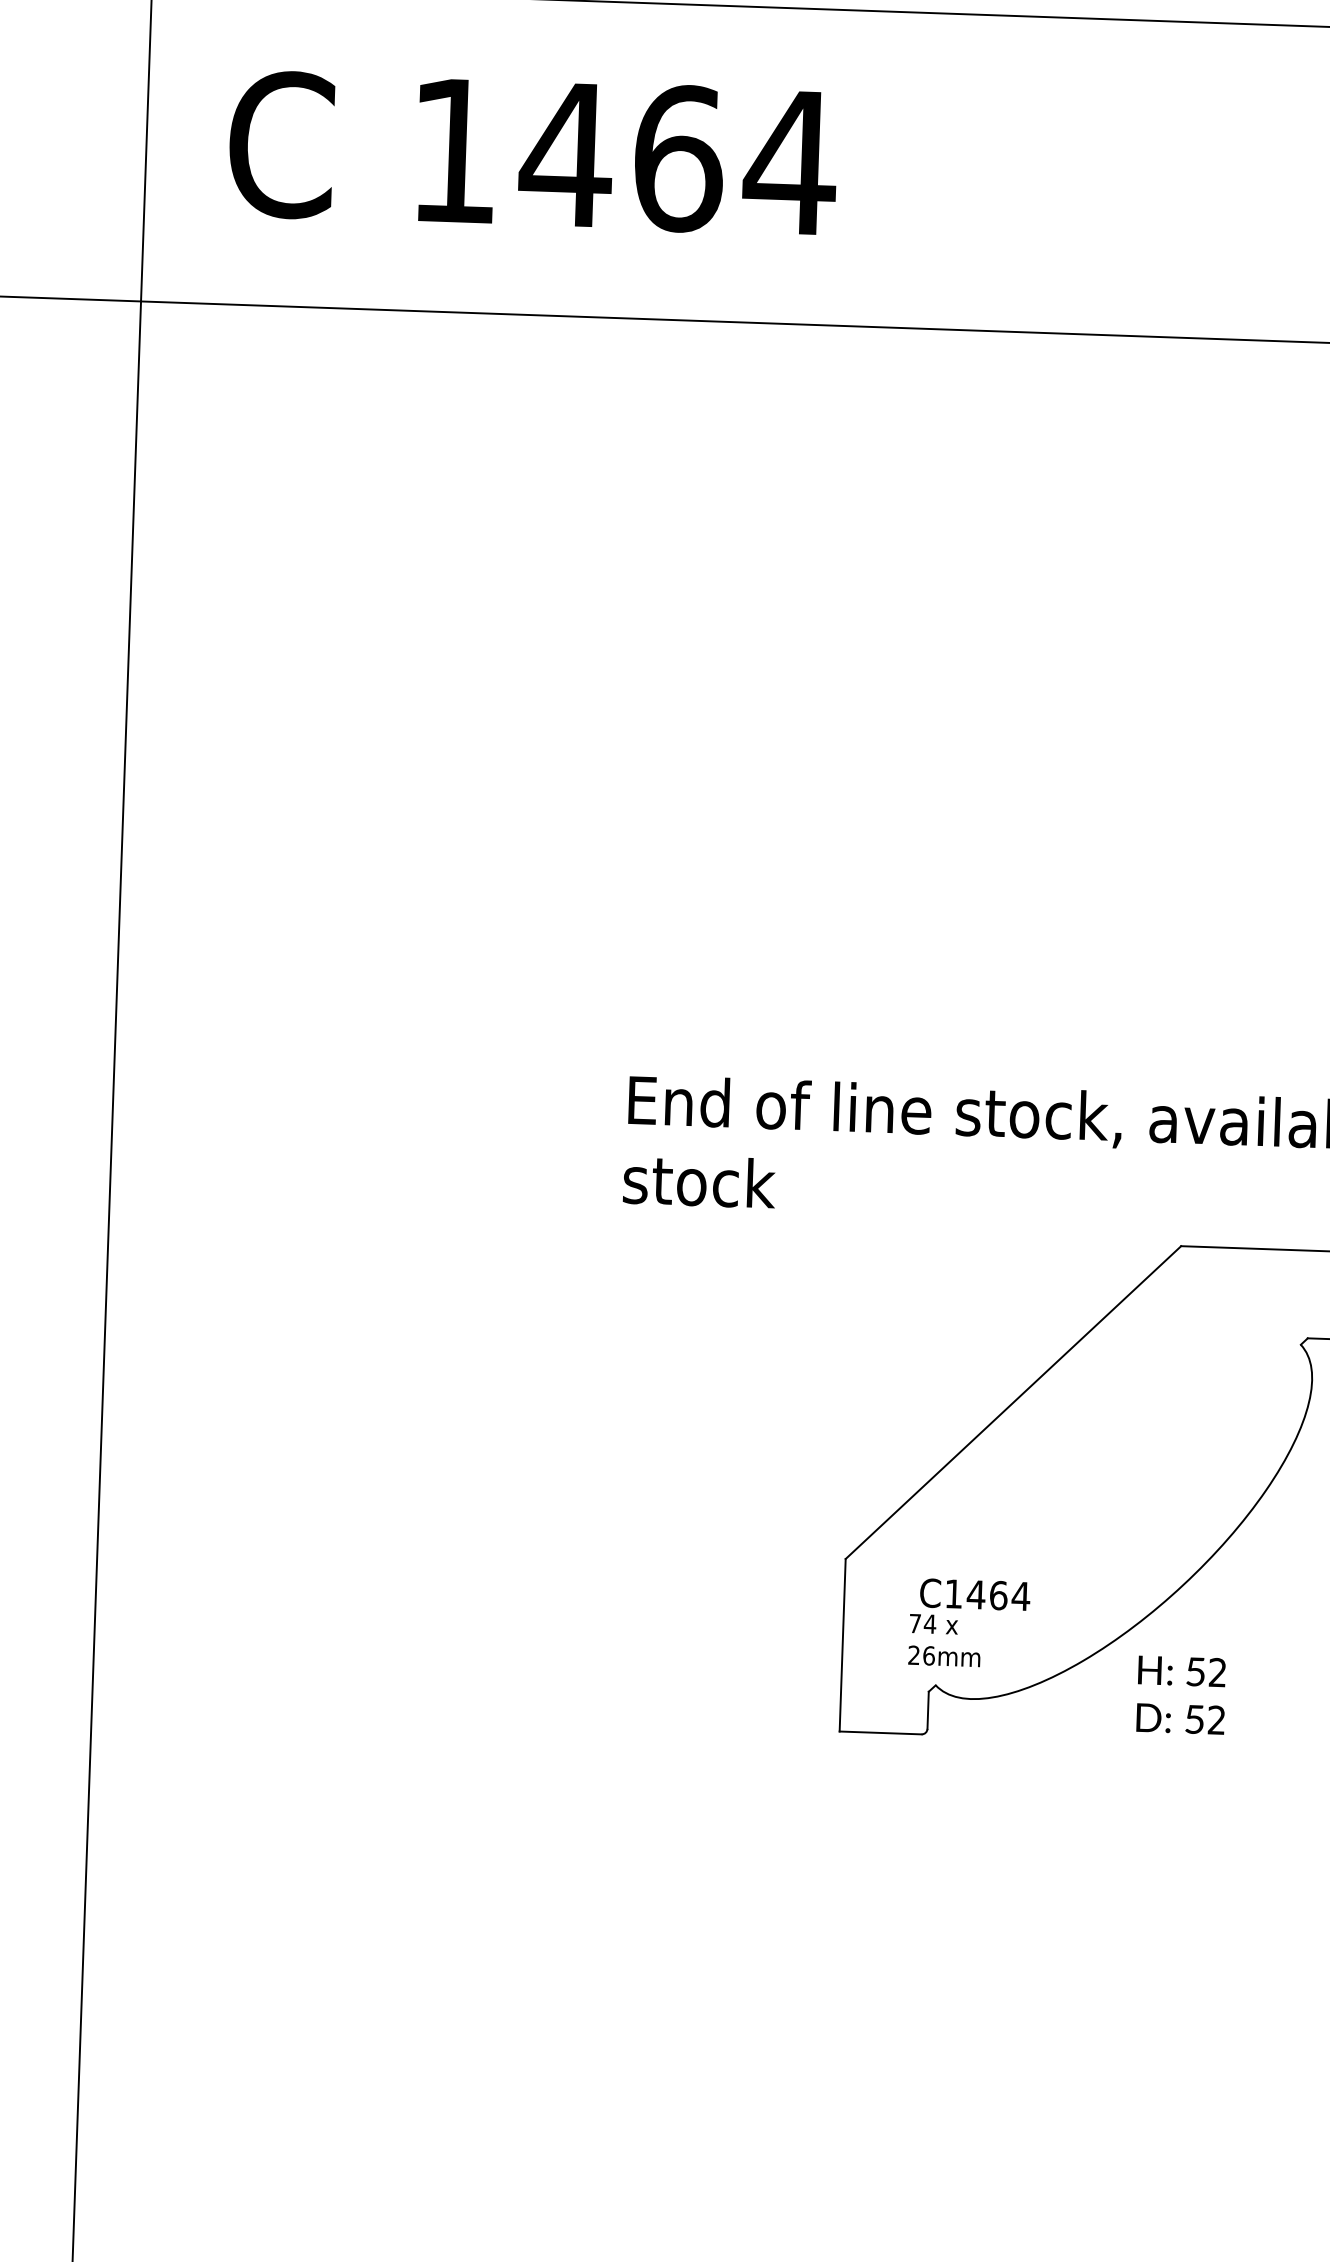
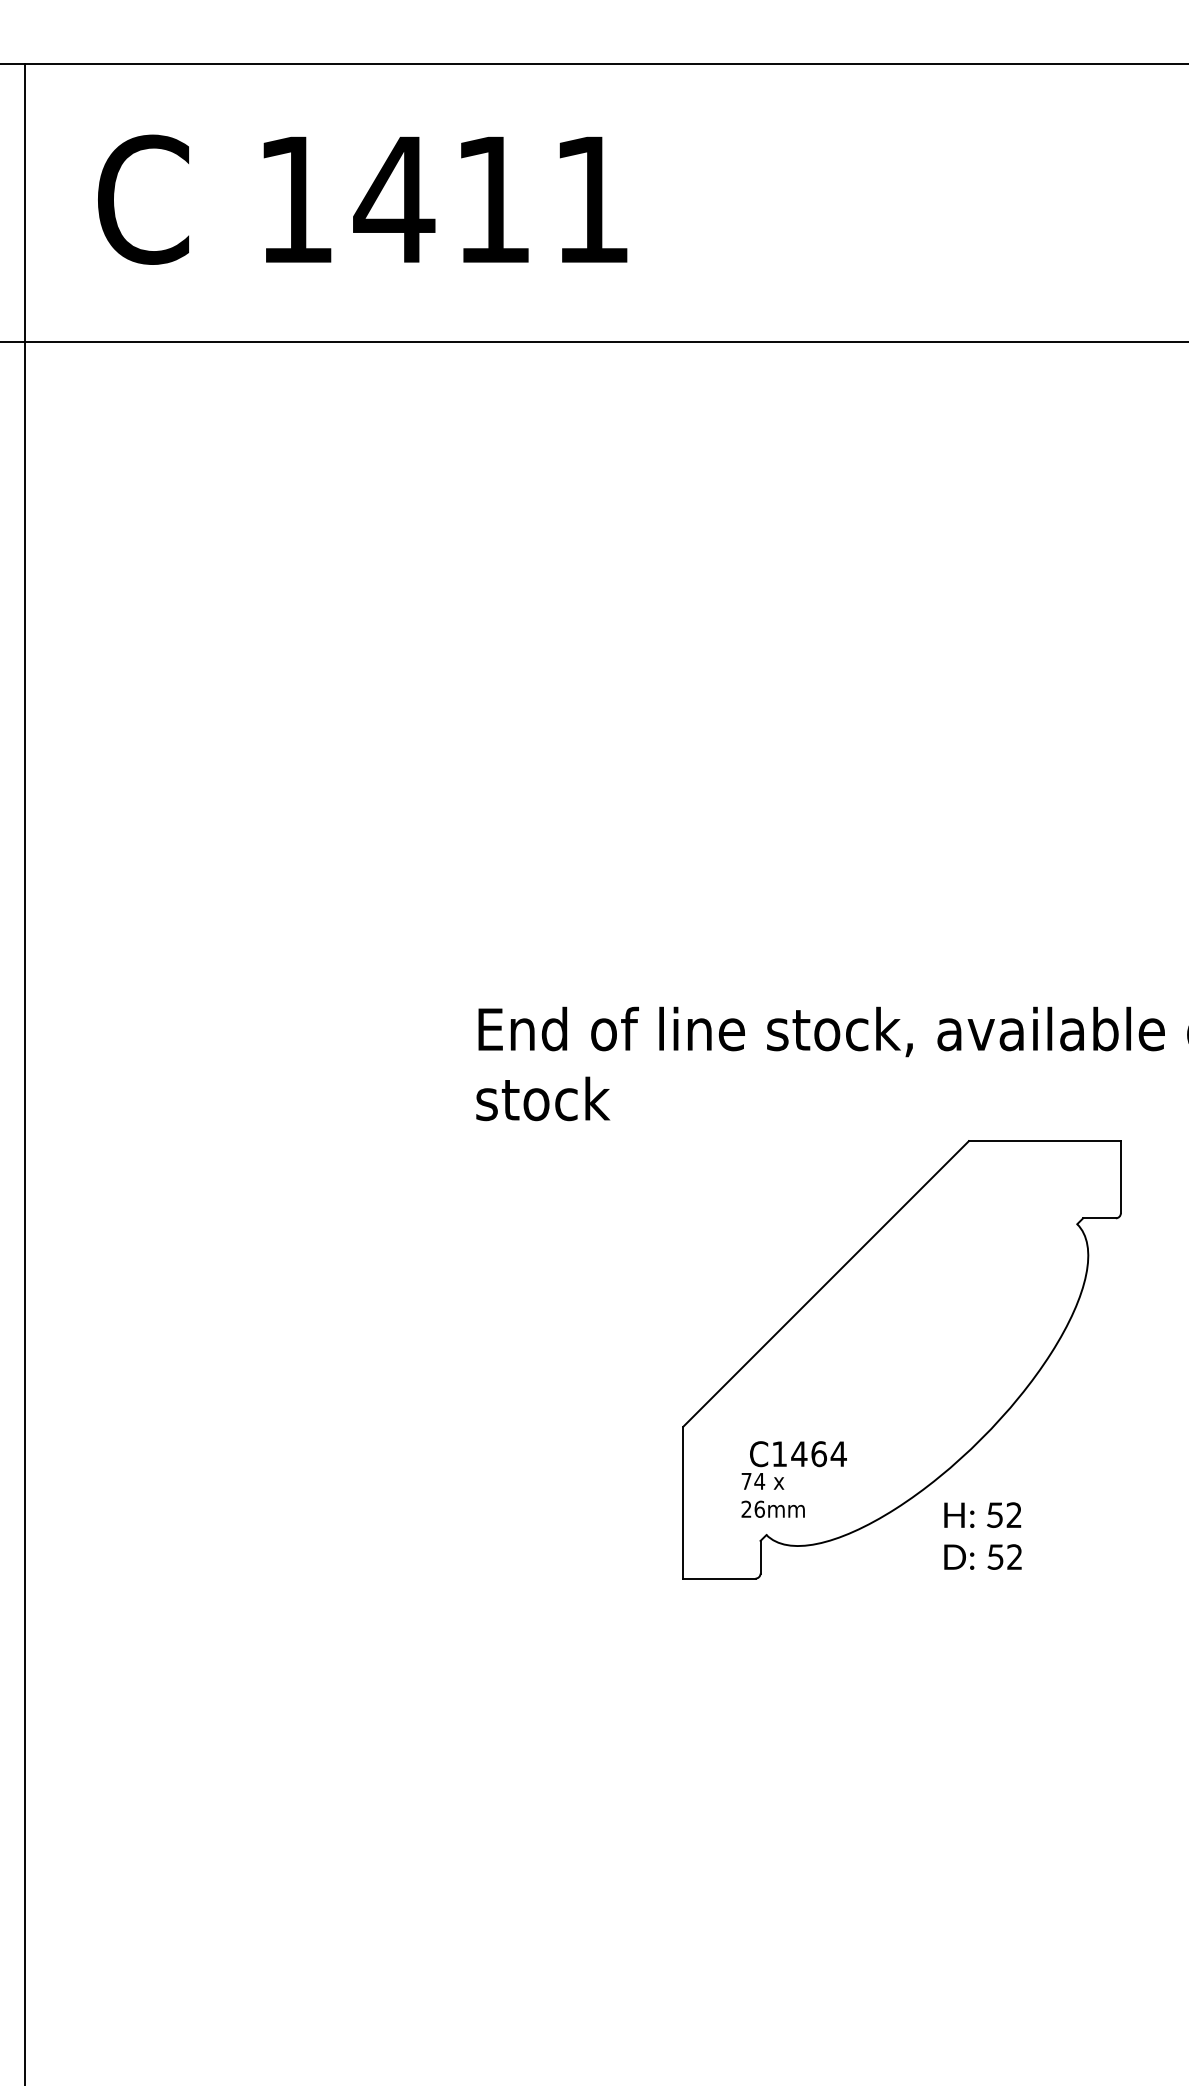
text: (735, 160) -> (543, 199), 1464 -> 1411

